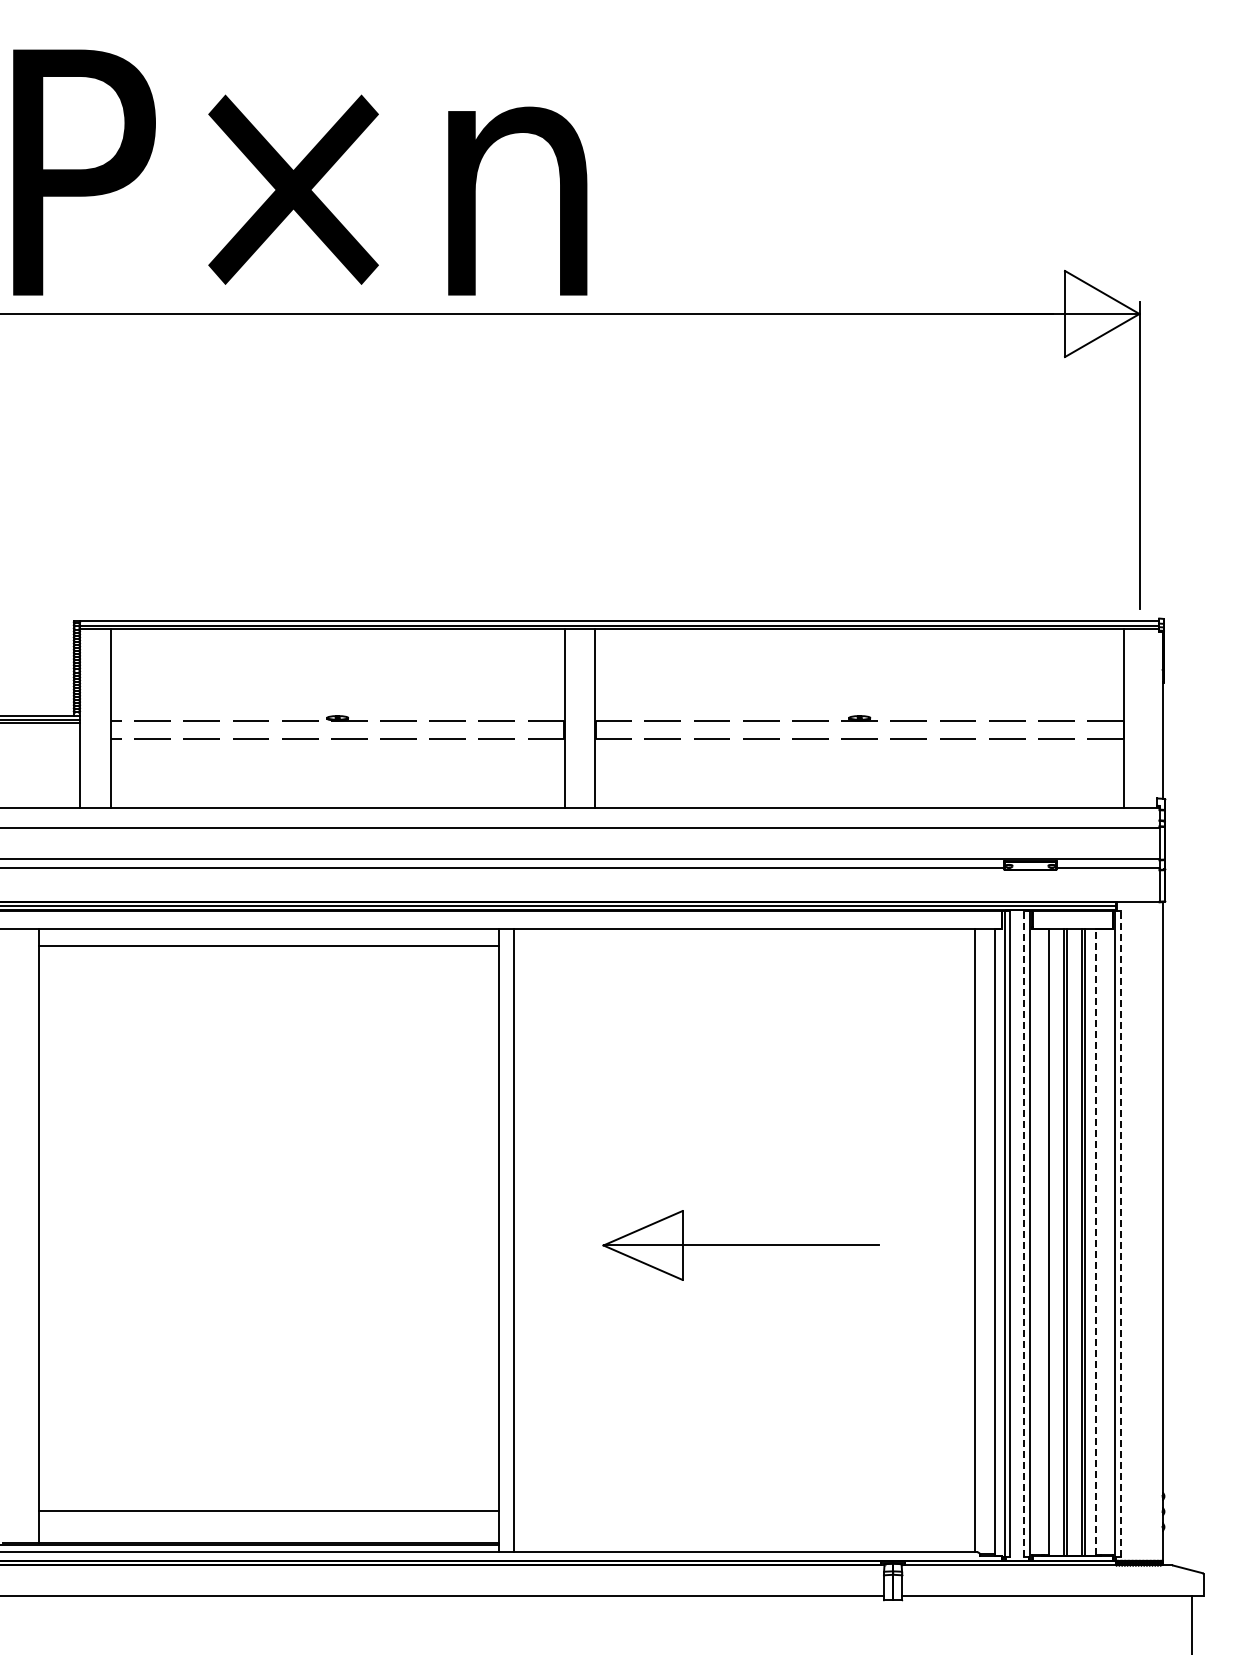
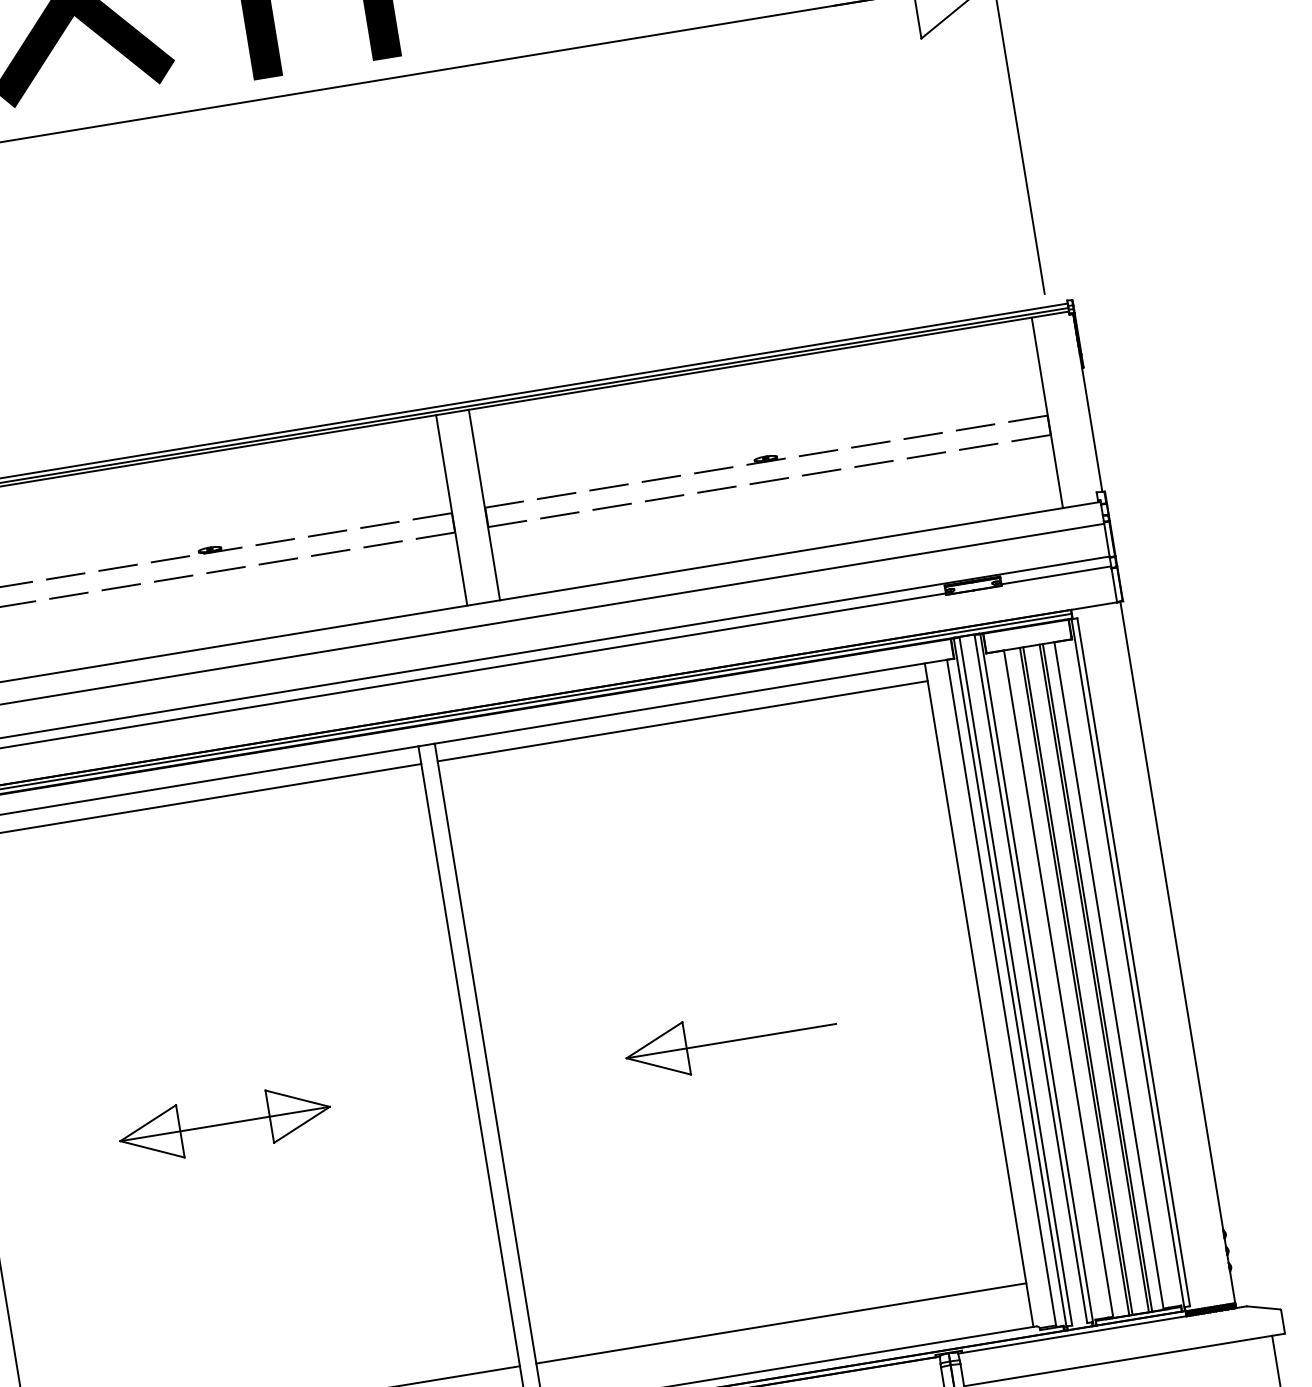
line: (744, 945) -> (682, 720), added
line: (1024, 1233) -> (1031, 978), dashed -> solid
line: (1120, 1233) -> (1133, 962), dashed -> solid
line: (1096, 1242) -> (1109, 975), dashed -> solid
part: (265, 1245) -> (225, 1123), added
part: (740, 1245) -> (730, 1041), size x0.71
line: (744, 1511) -> (781, 1323), added

